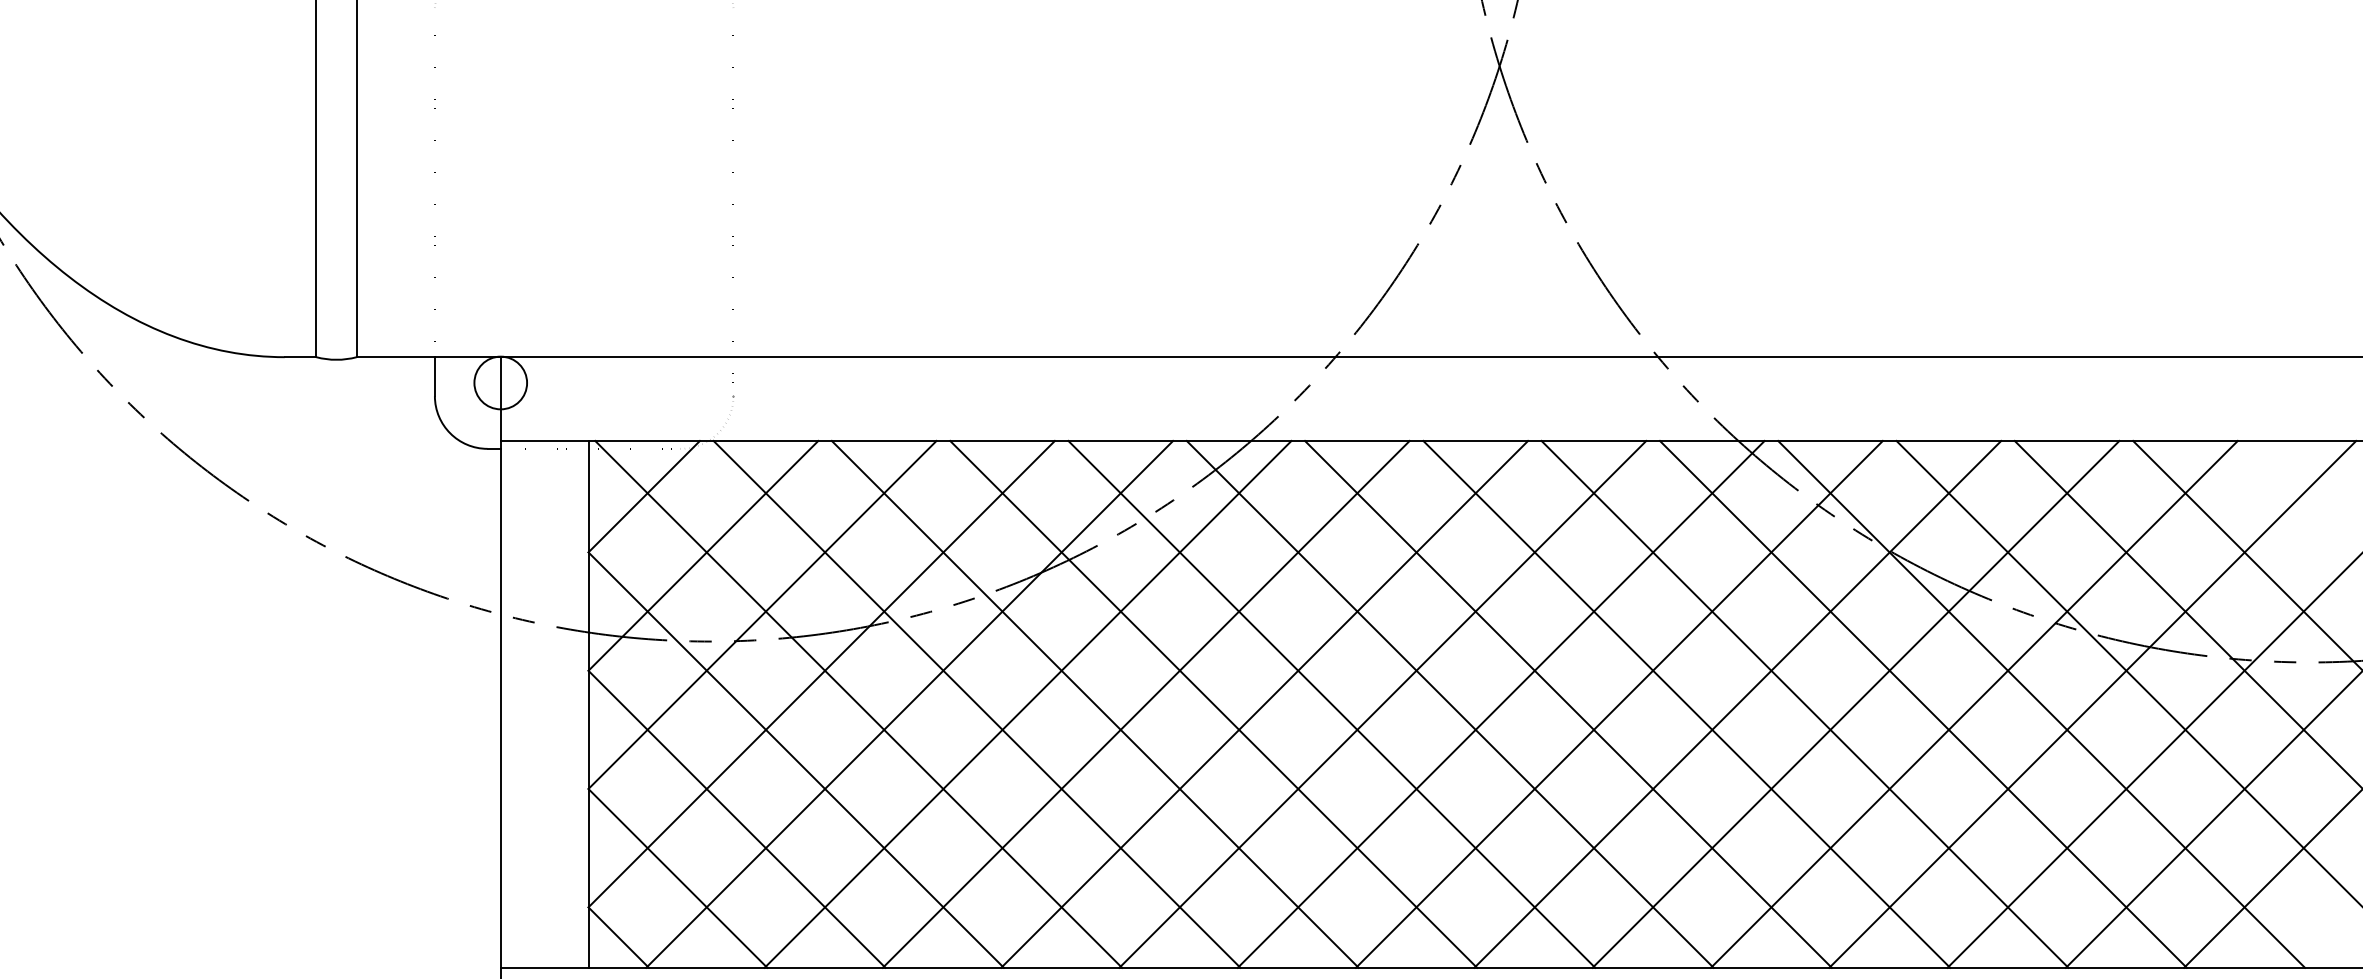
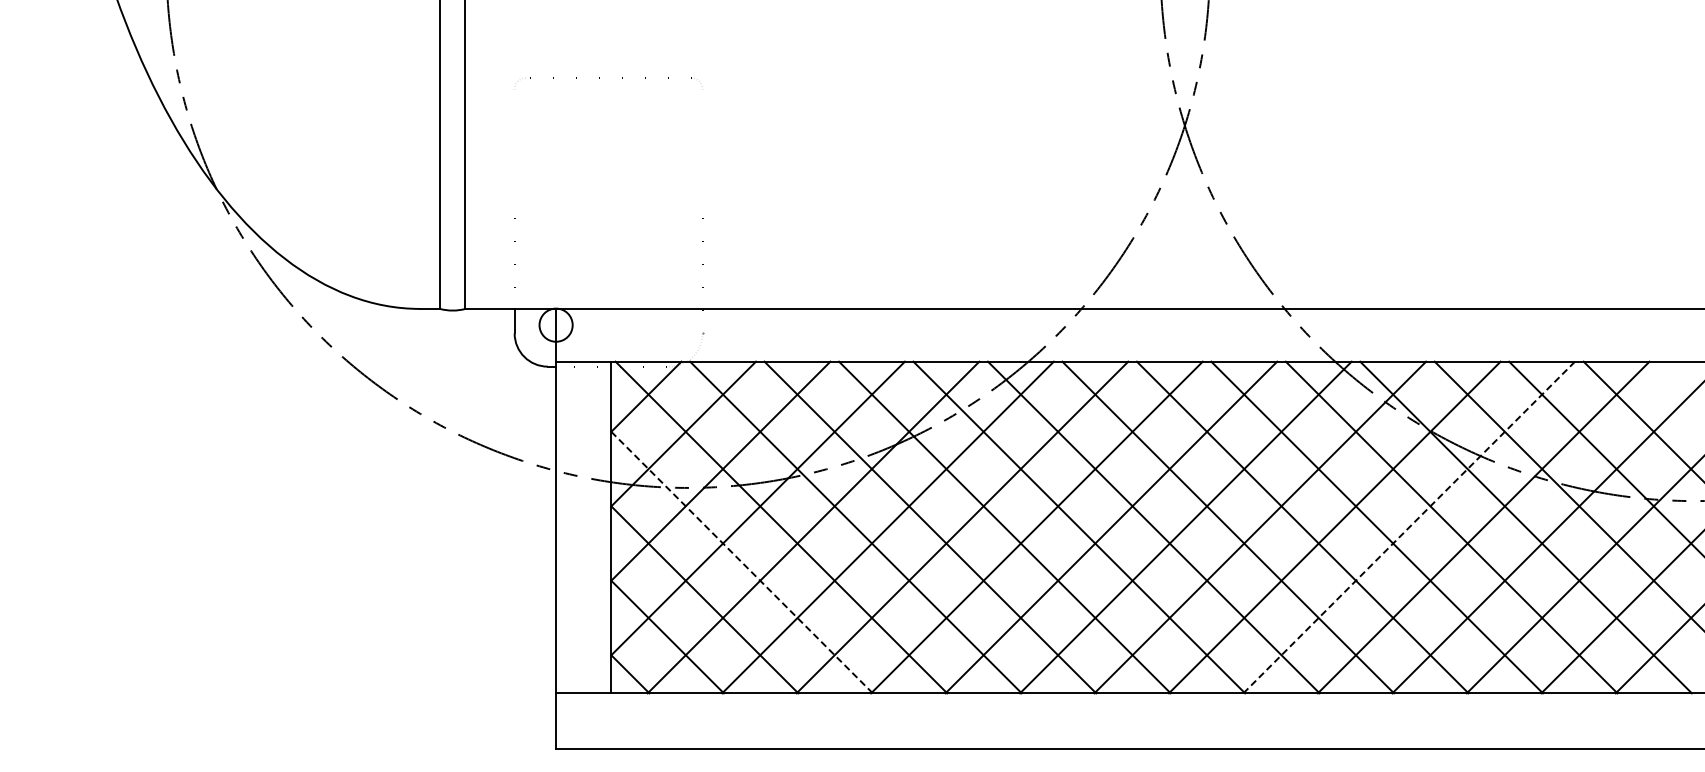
line: (1856, 704) -> (1409, 527), solid -> dashed
line: (796, 759) -> (742, 562), solid -> dashed

